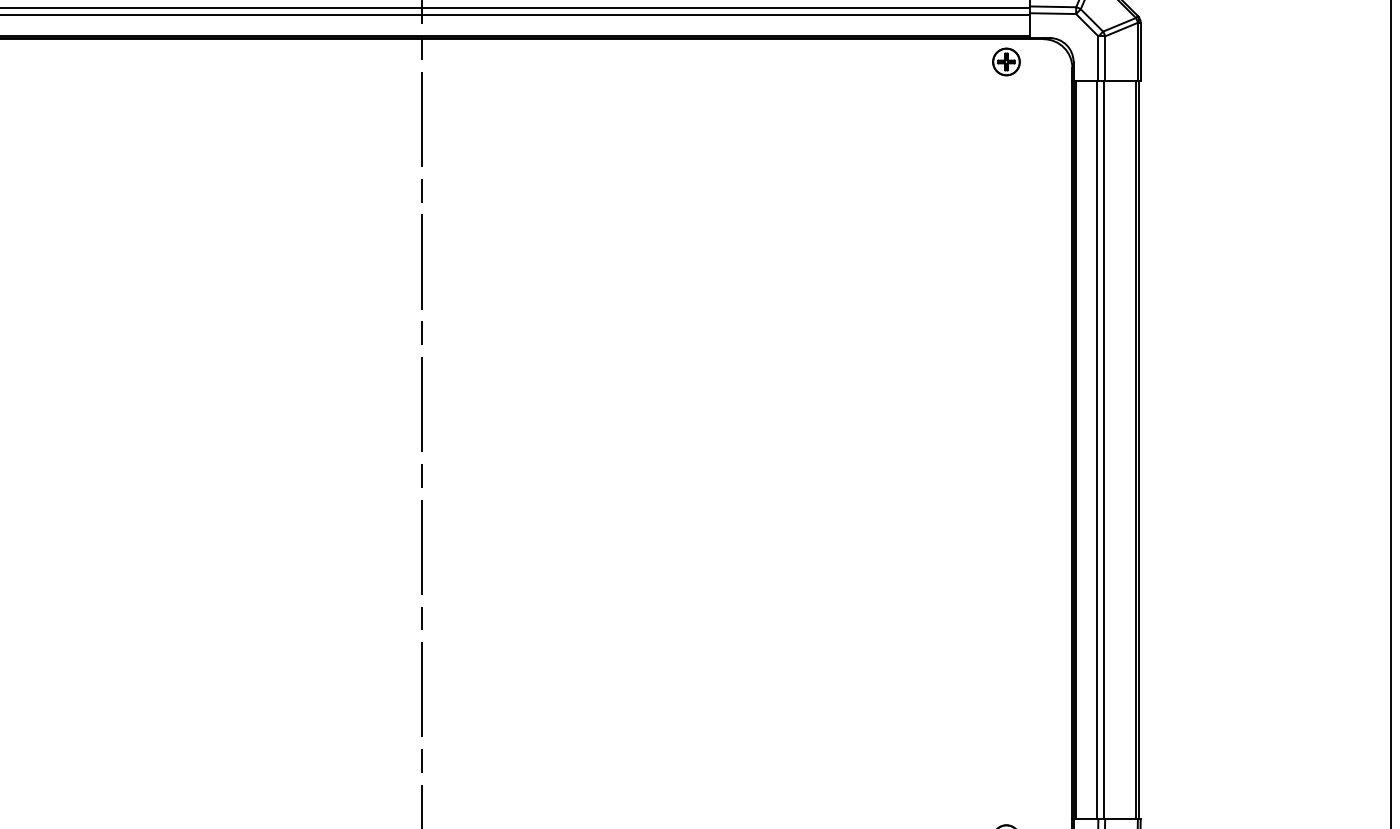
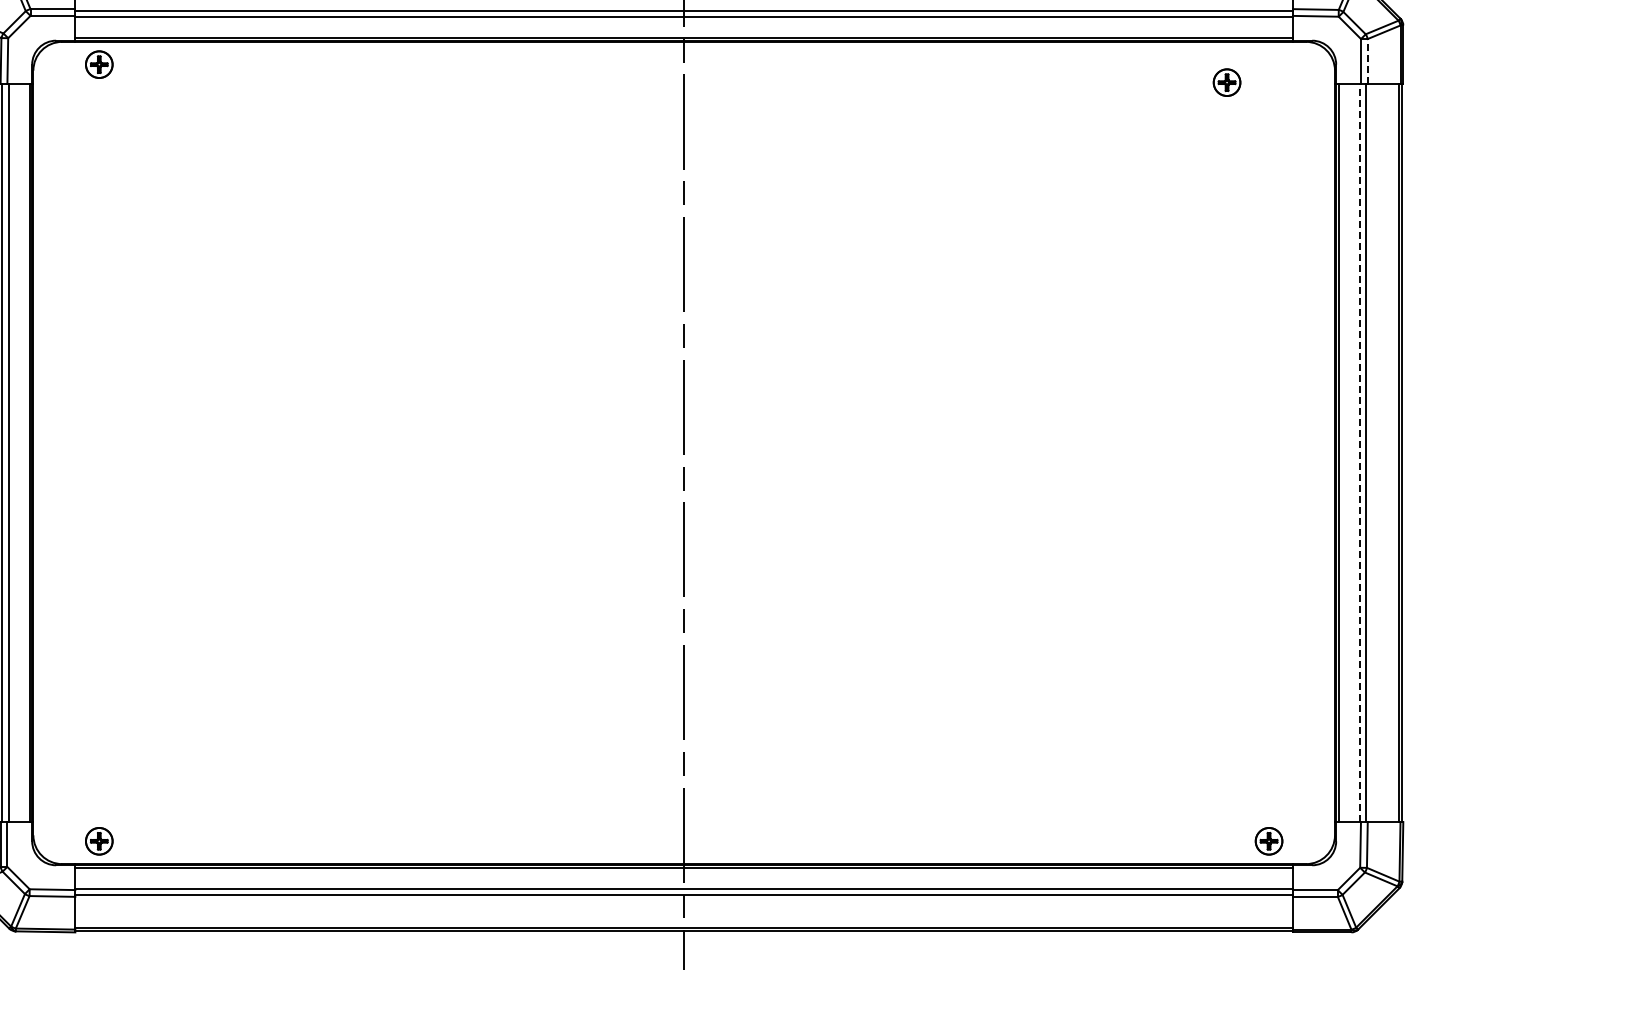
line: (1104, 57) -> (1367, 60), solid -> dashed
part: (1005, 61) -> (1226, 82), moved
line: (1096, 449) -> (1359, 452), solid -> dashed

